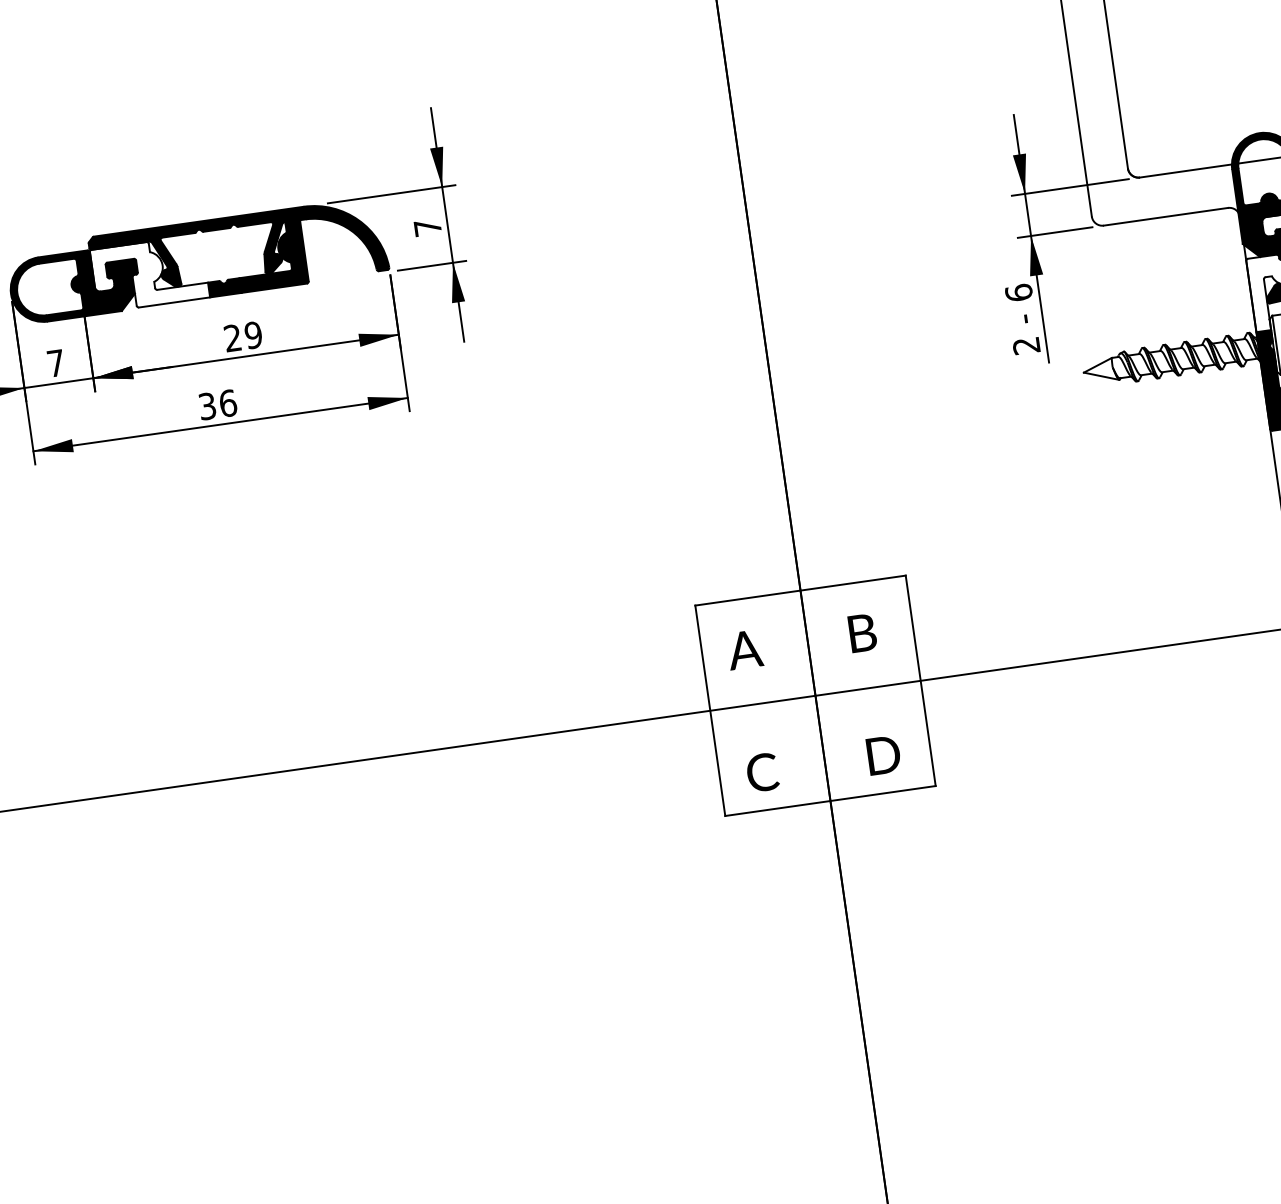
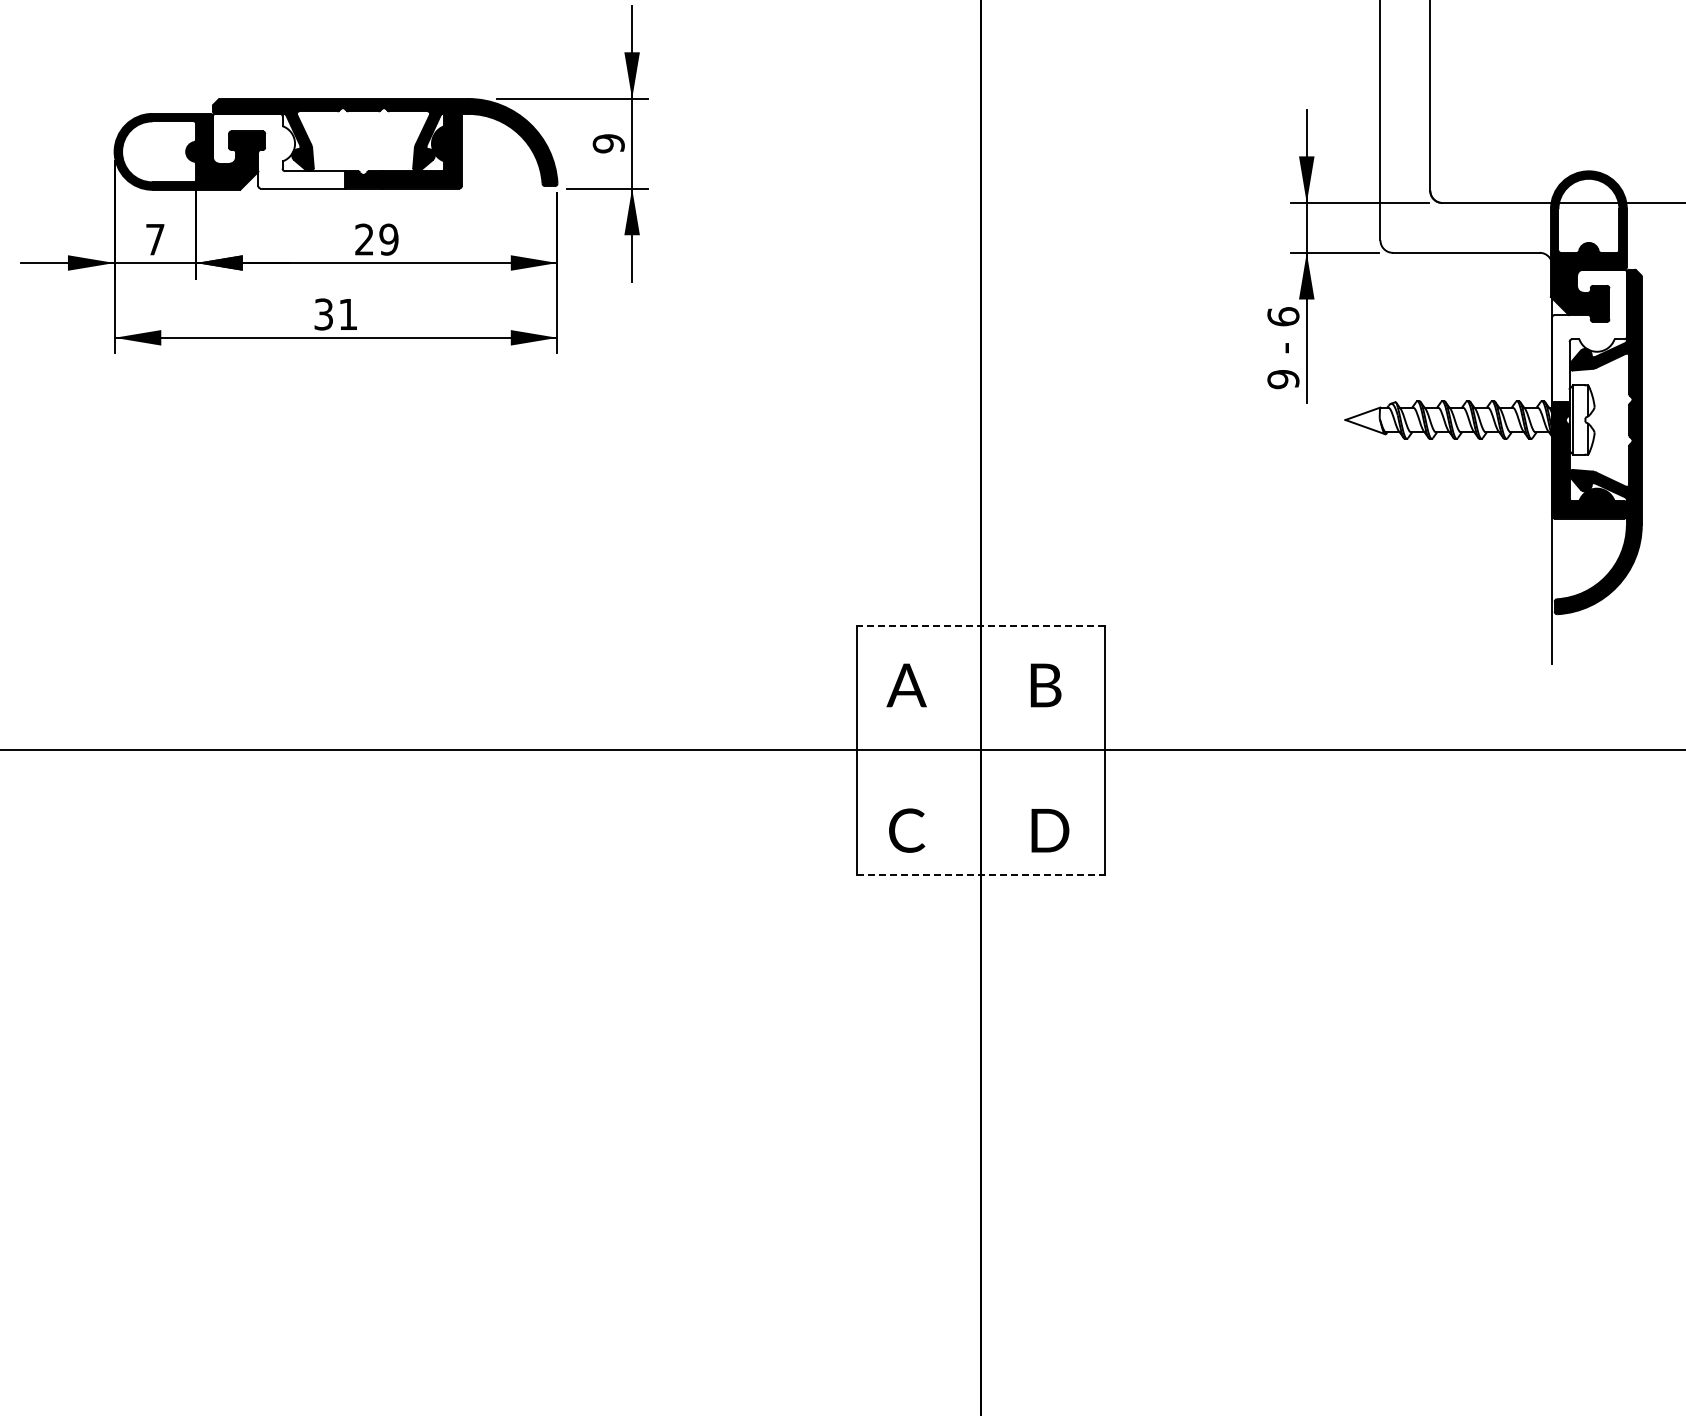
text: (427, 227) -> (608, 143), 7 -> 9
text: (1026, 345) -> (1283, 379), 2 -> 9
text: (228, 403) -> (348, 314), 36 -> 31
line: (800, 590) -> (980, 625), solid -> dashed
line: (830, 800) -> (981, 874), solid -> dashed

